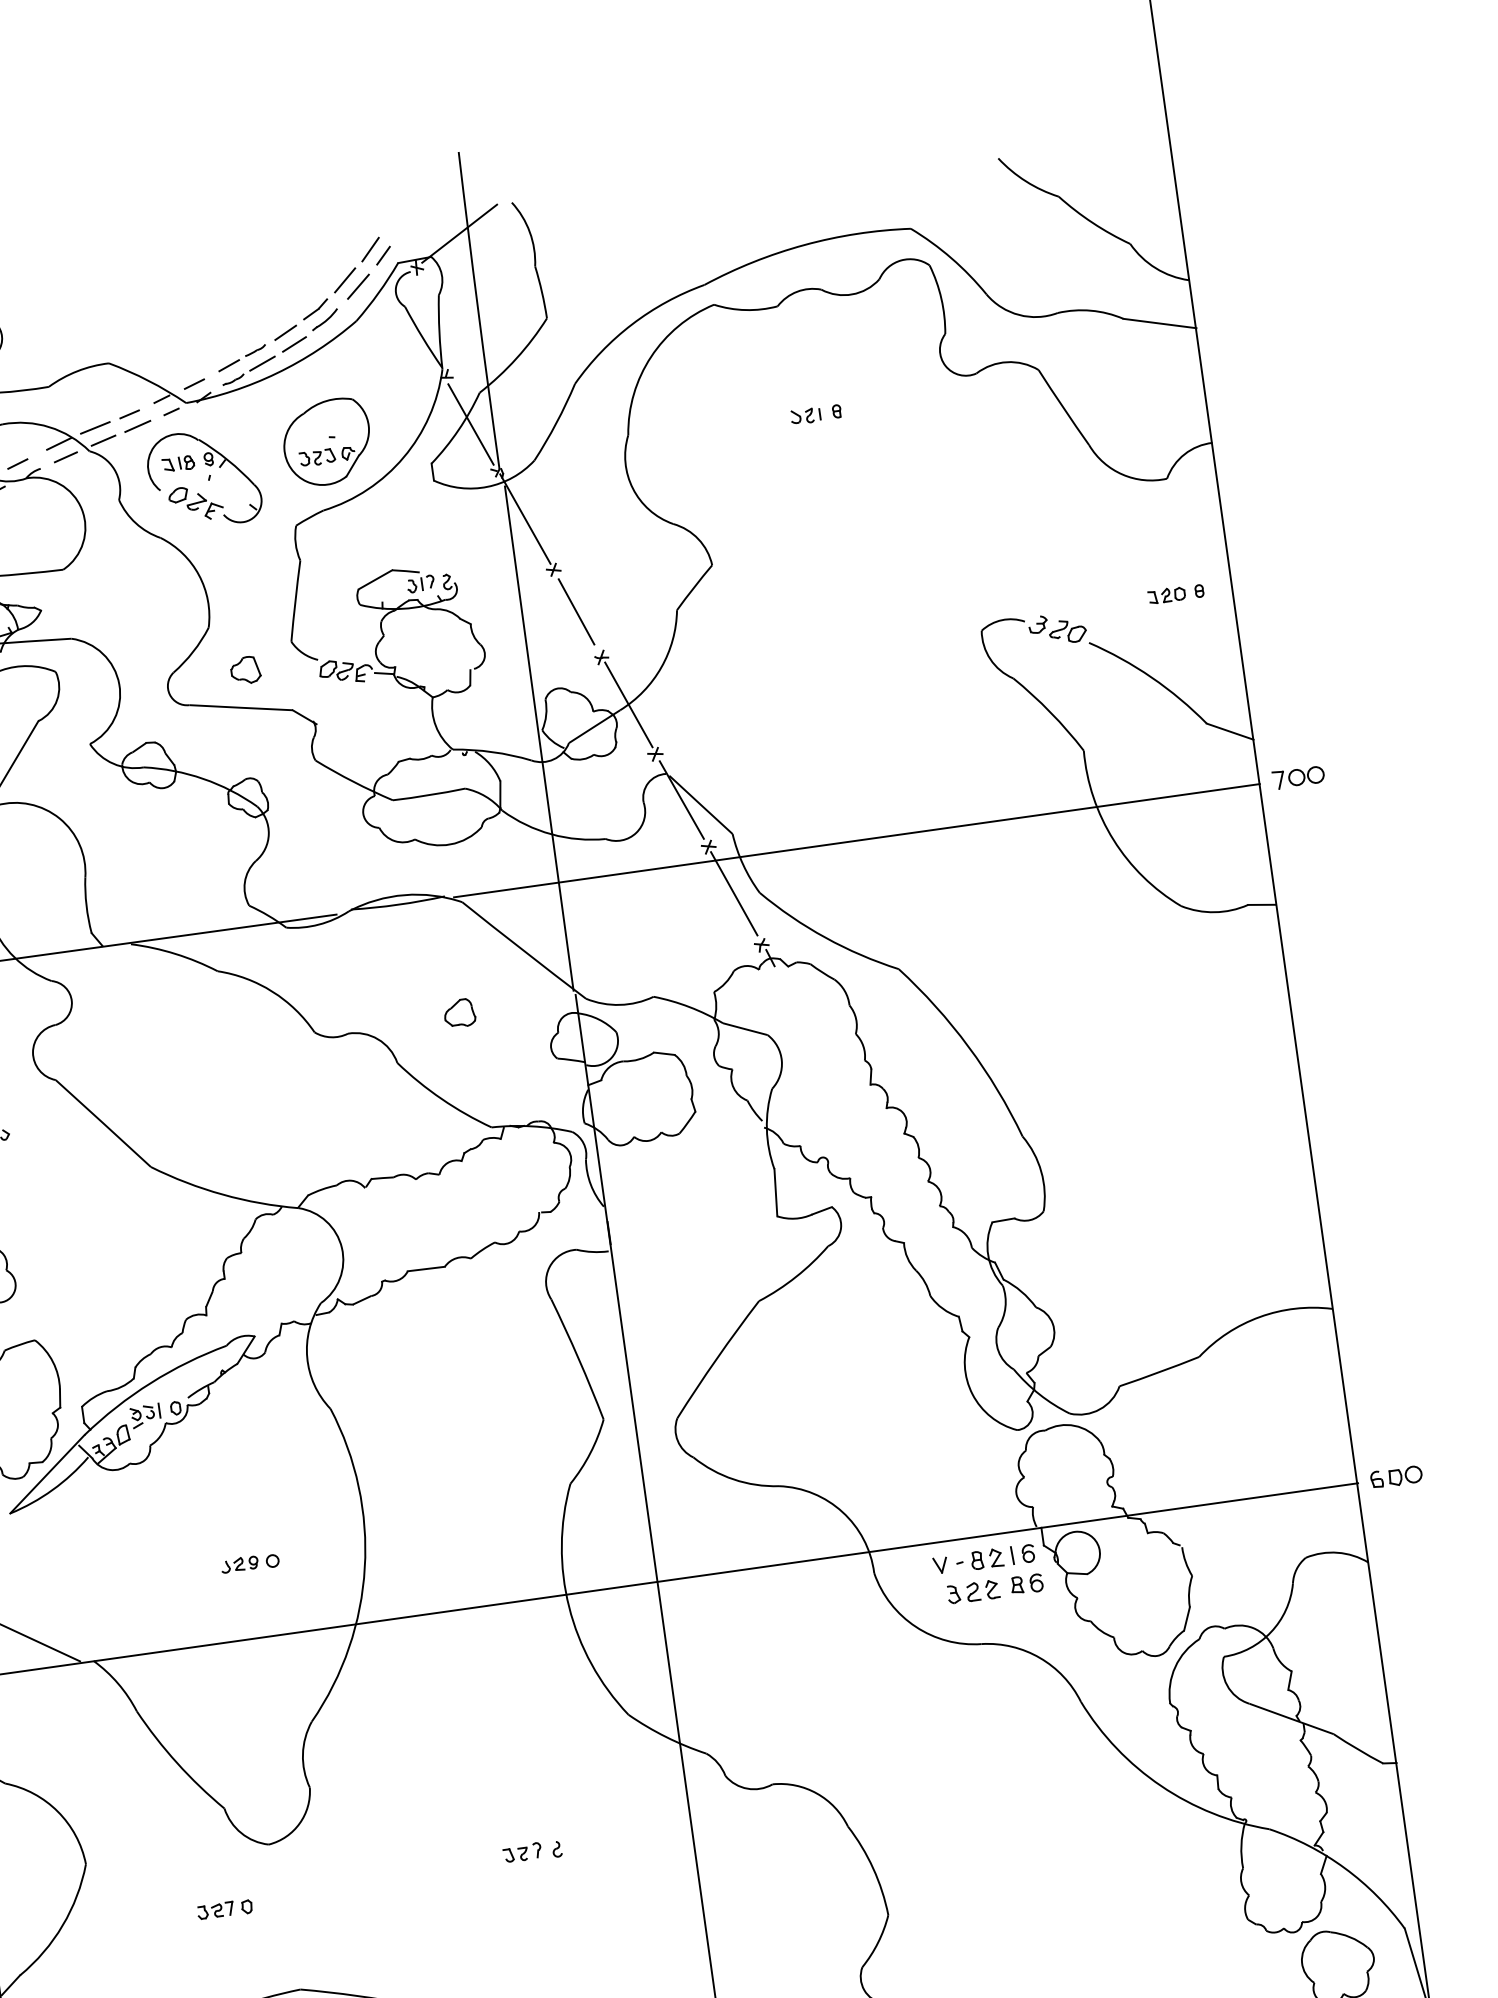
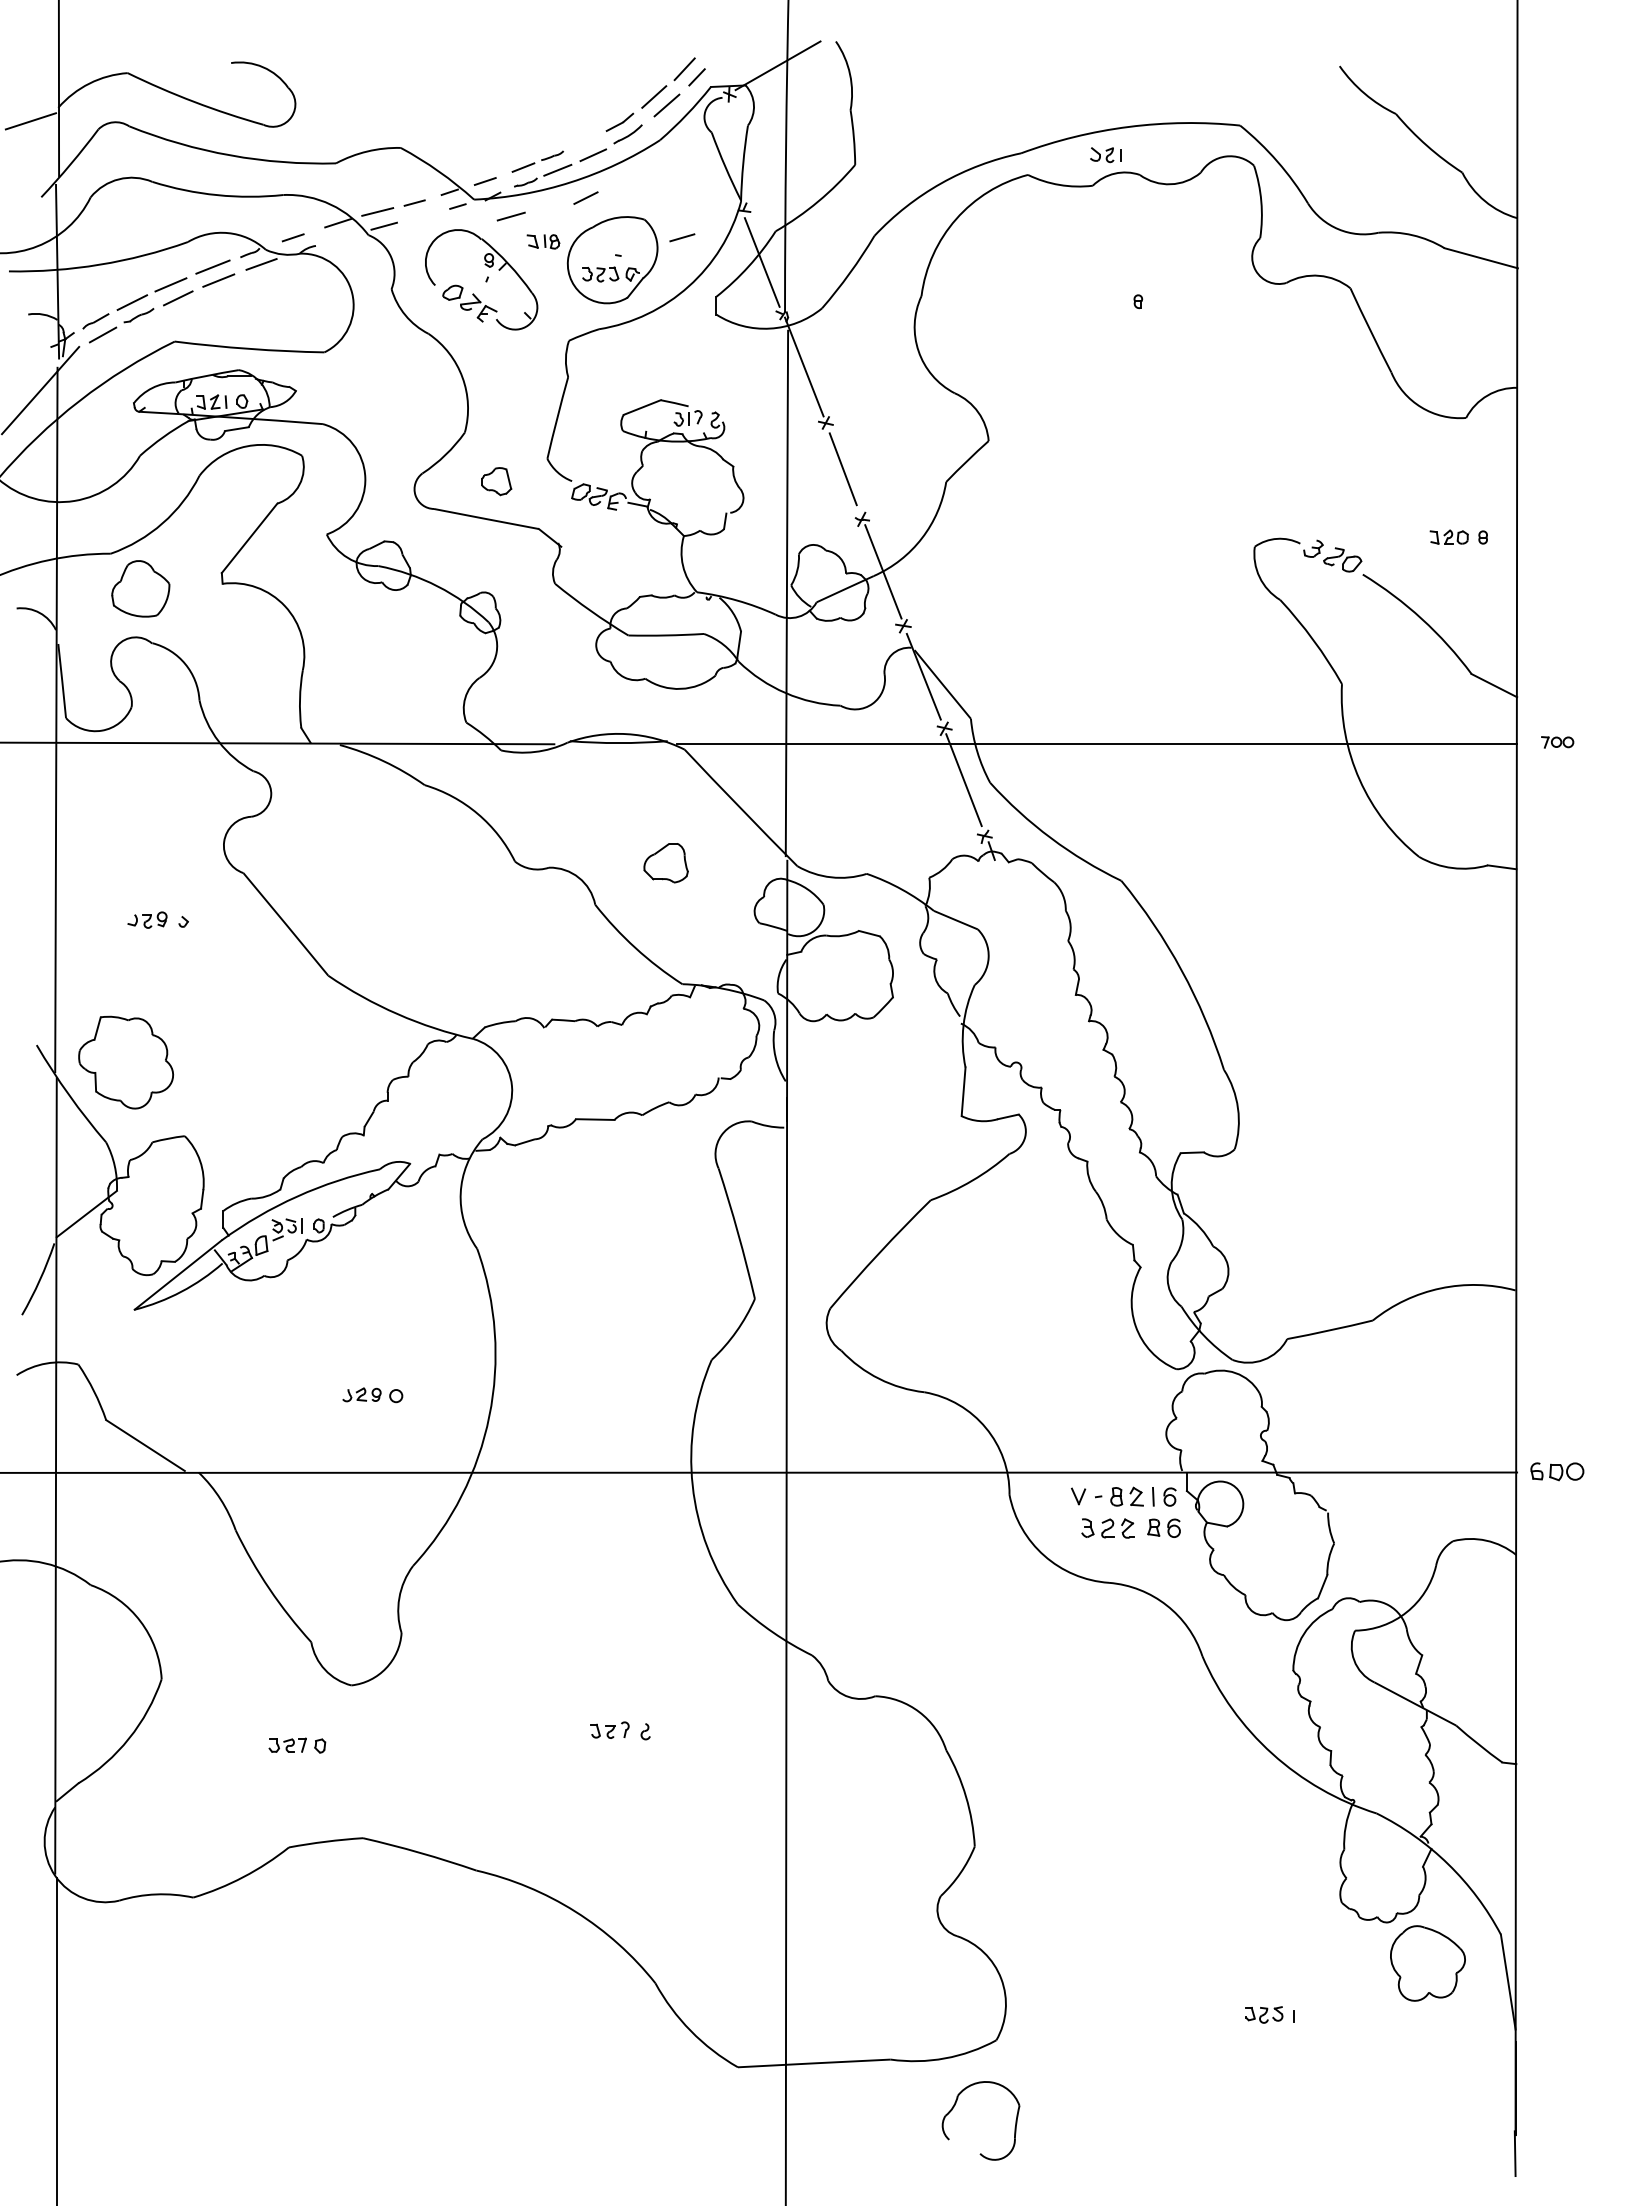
line: (285, 332) -> (585, 197), moved
part: (805, 416) -> (1105, 155), moved
line: (137, 426) -> (510, 216), moved
line: (66, 456) -> (682, 237), moved
part: (178, 463) -> (543, 241), moved
part: (1298, 777) -> (1557, 742), size x0.6
part: (459, 1013) -> (665, 862), size x1.4

